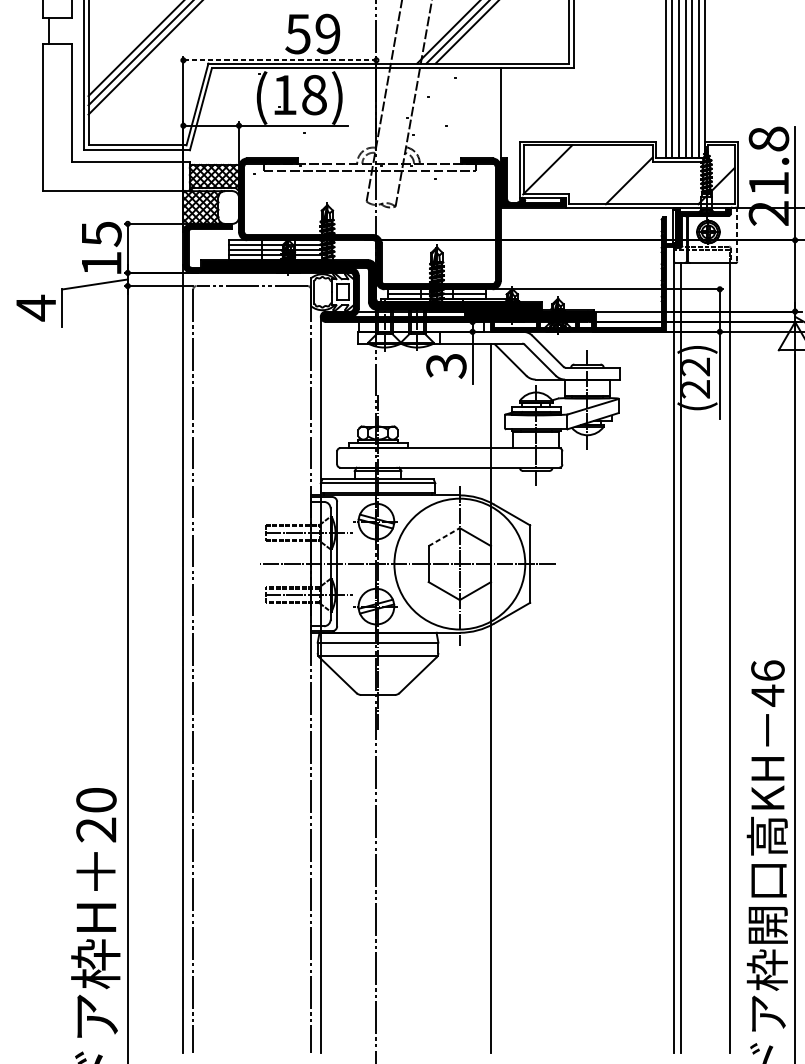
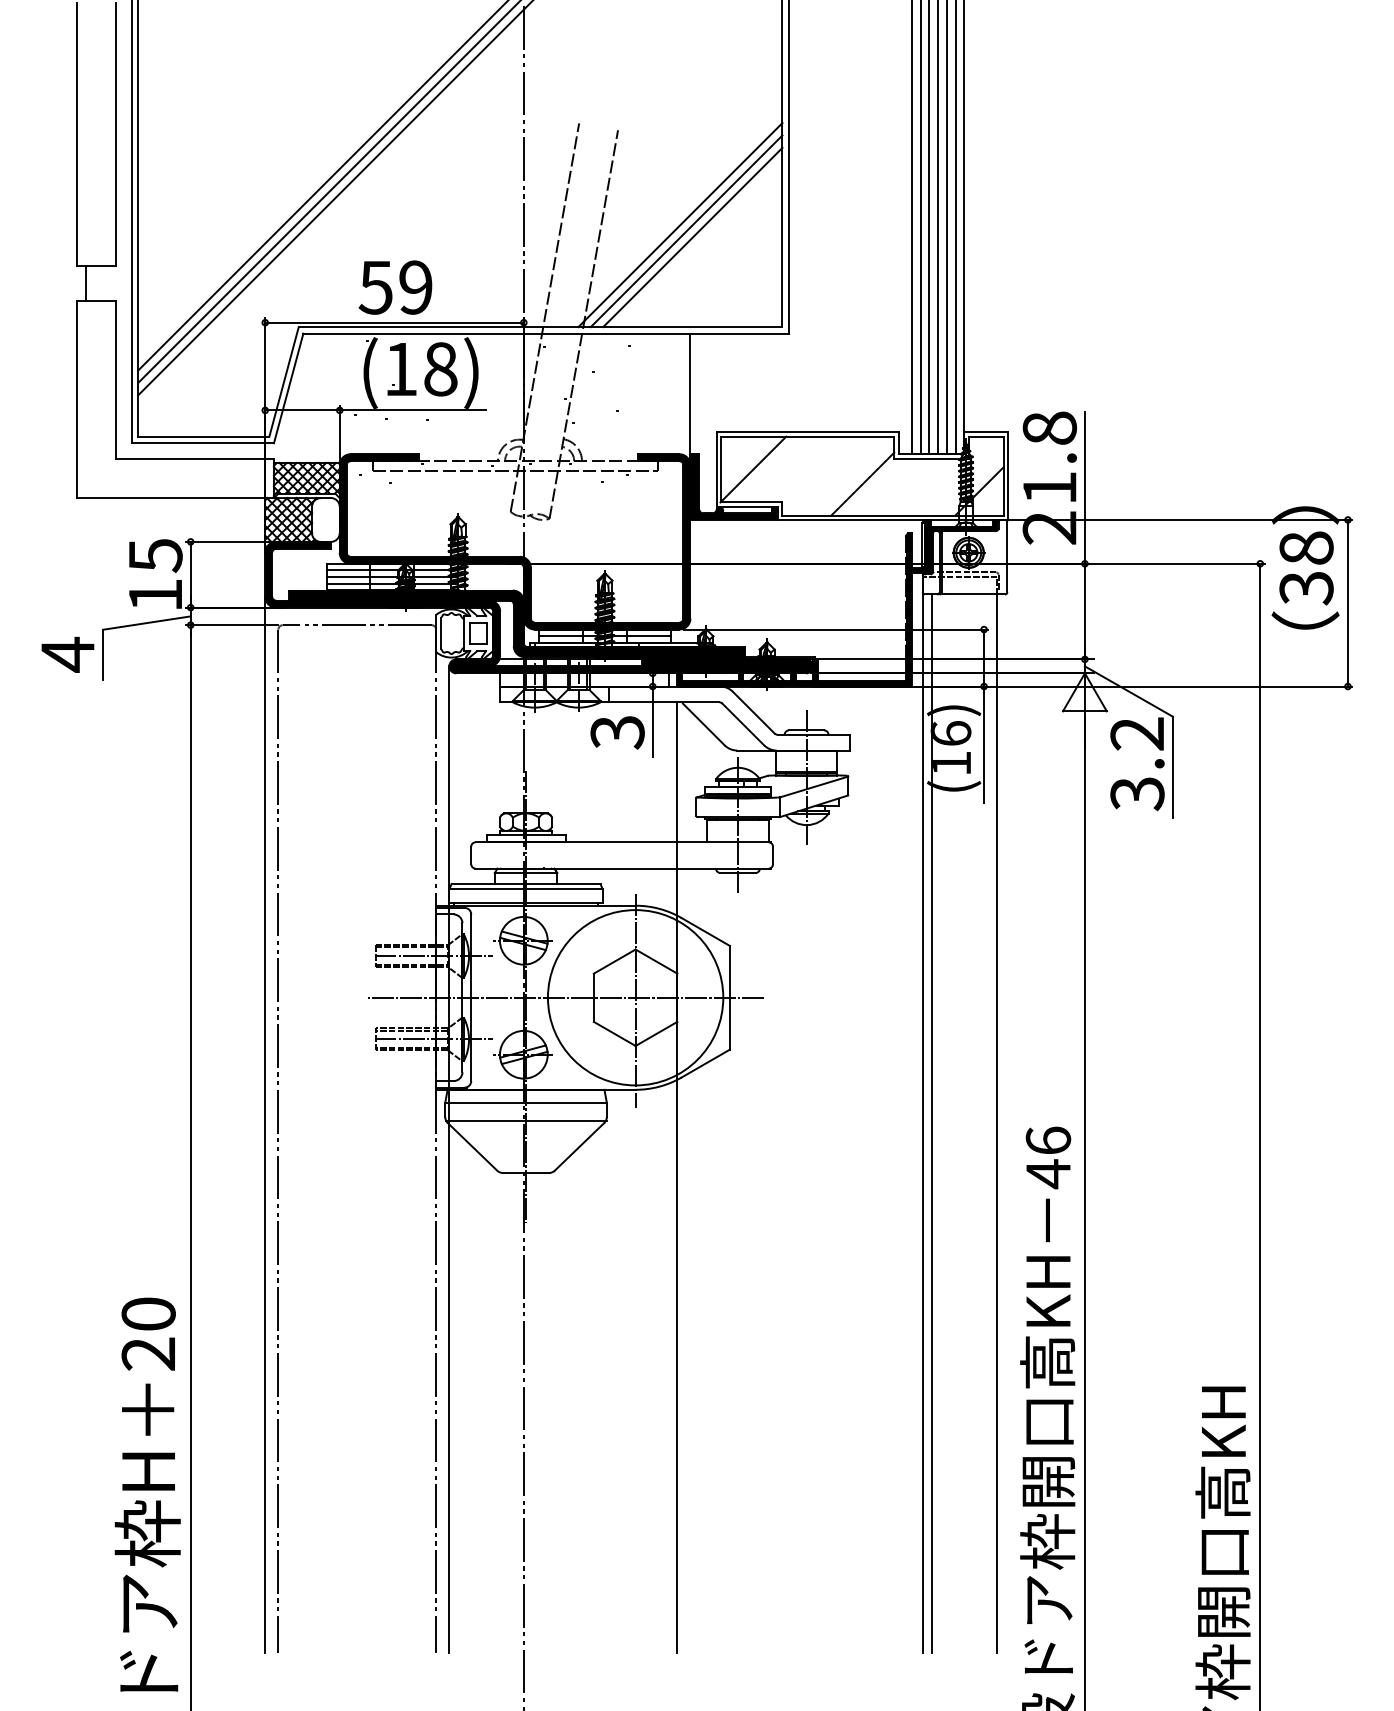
text: (312, 34) -> (395, 287), moved
line: (280, 60) -> (395, 322), dashed -> solid
line: (737, 234) -> (1007, 556), dashed -> solid
text: (694, 378) -> (950, 748), (22) -> (16)
line: (444, 537) -> (615, 961), dashed -> solid

